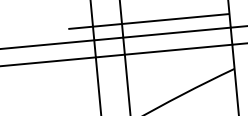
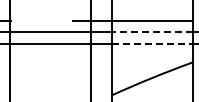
line: (176, 32) -> (152, 31), solid -> dashed
line: (179, 49) -> (153, 44), solid -> dashed

